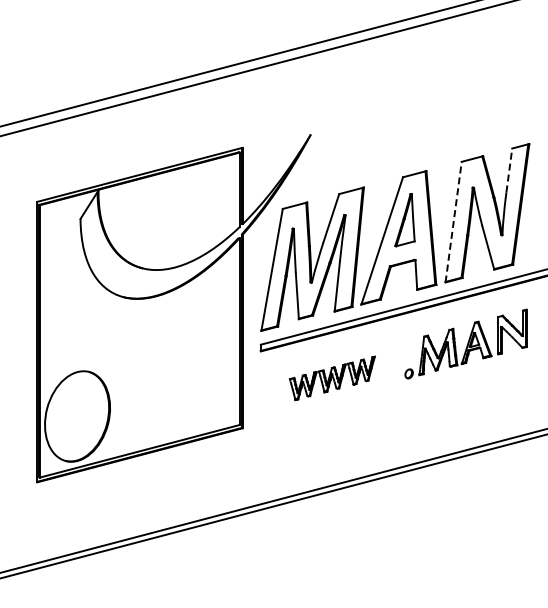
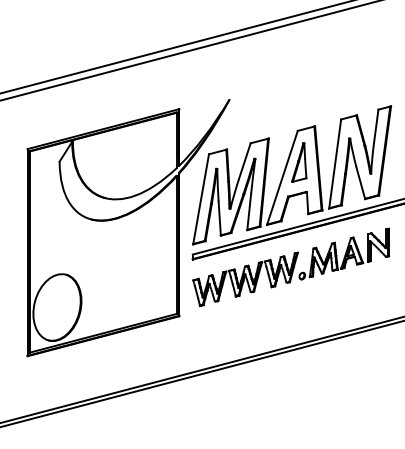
line: (509, 169) -> (376, 125), dashed -> solid
line: (453, 222) -> (335, 164), dashed -> solid
part: (332, 378) -> (245, 279), size x1.67

